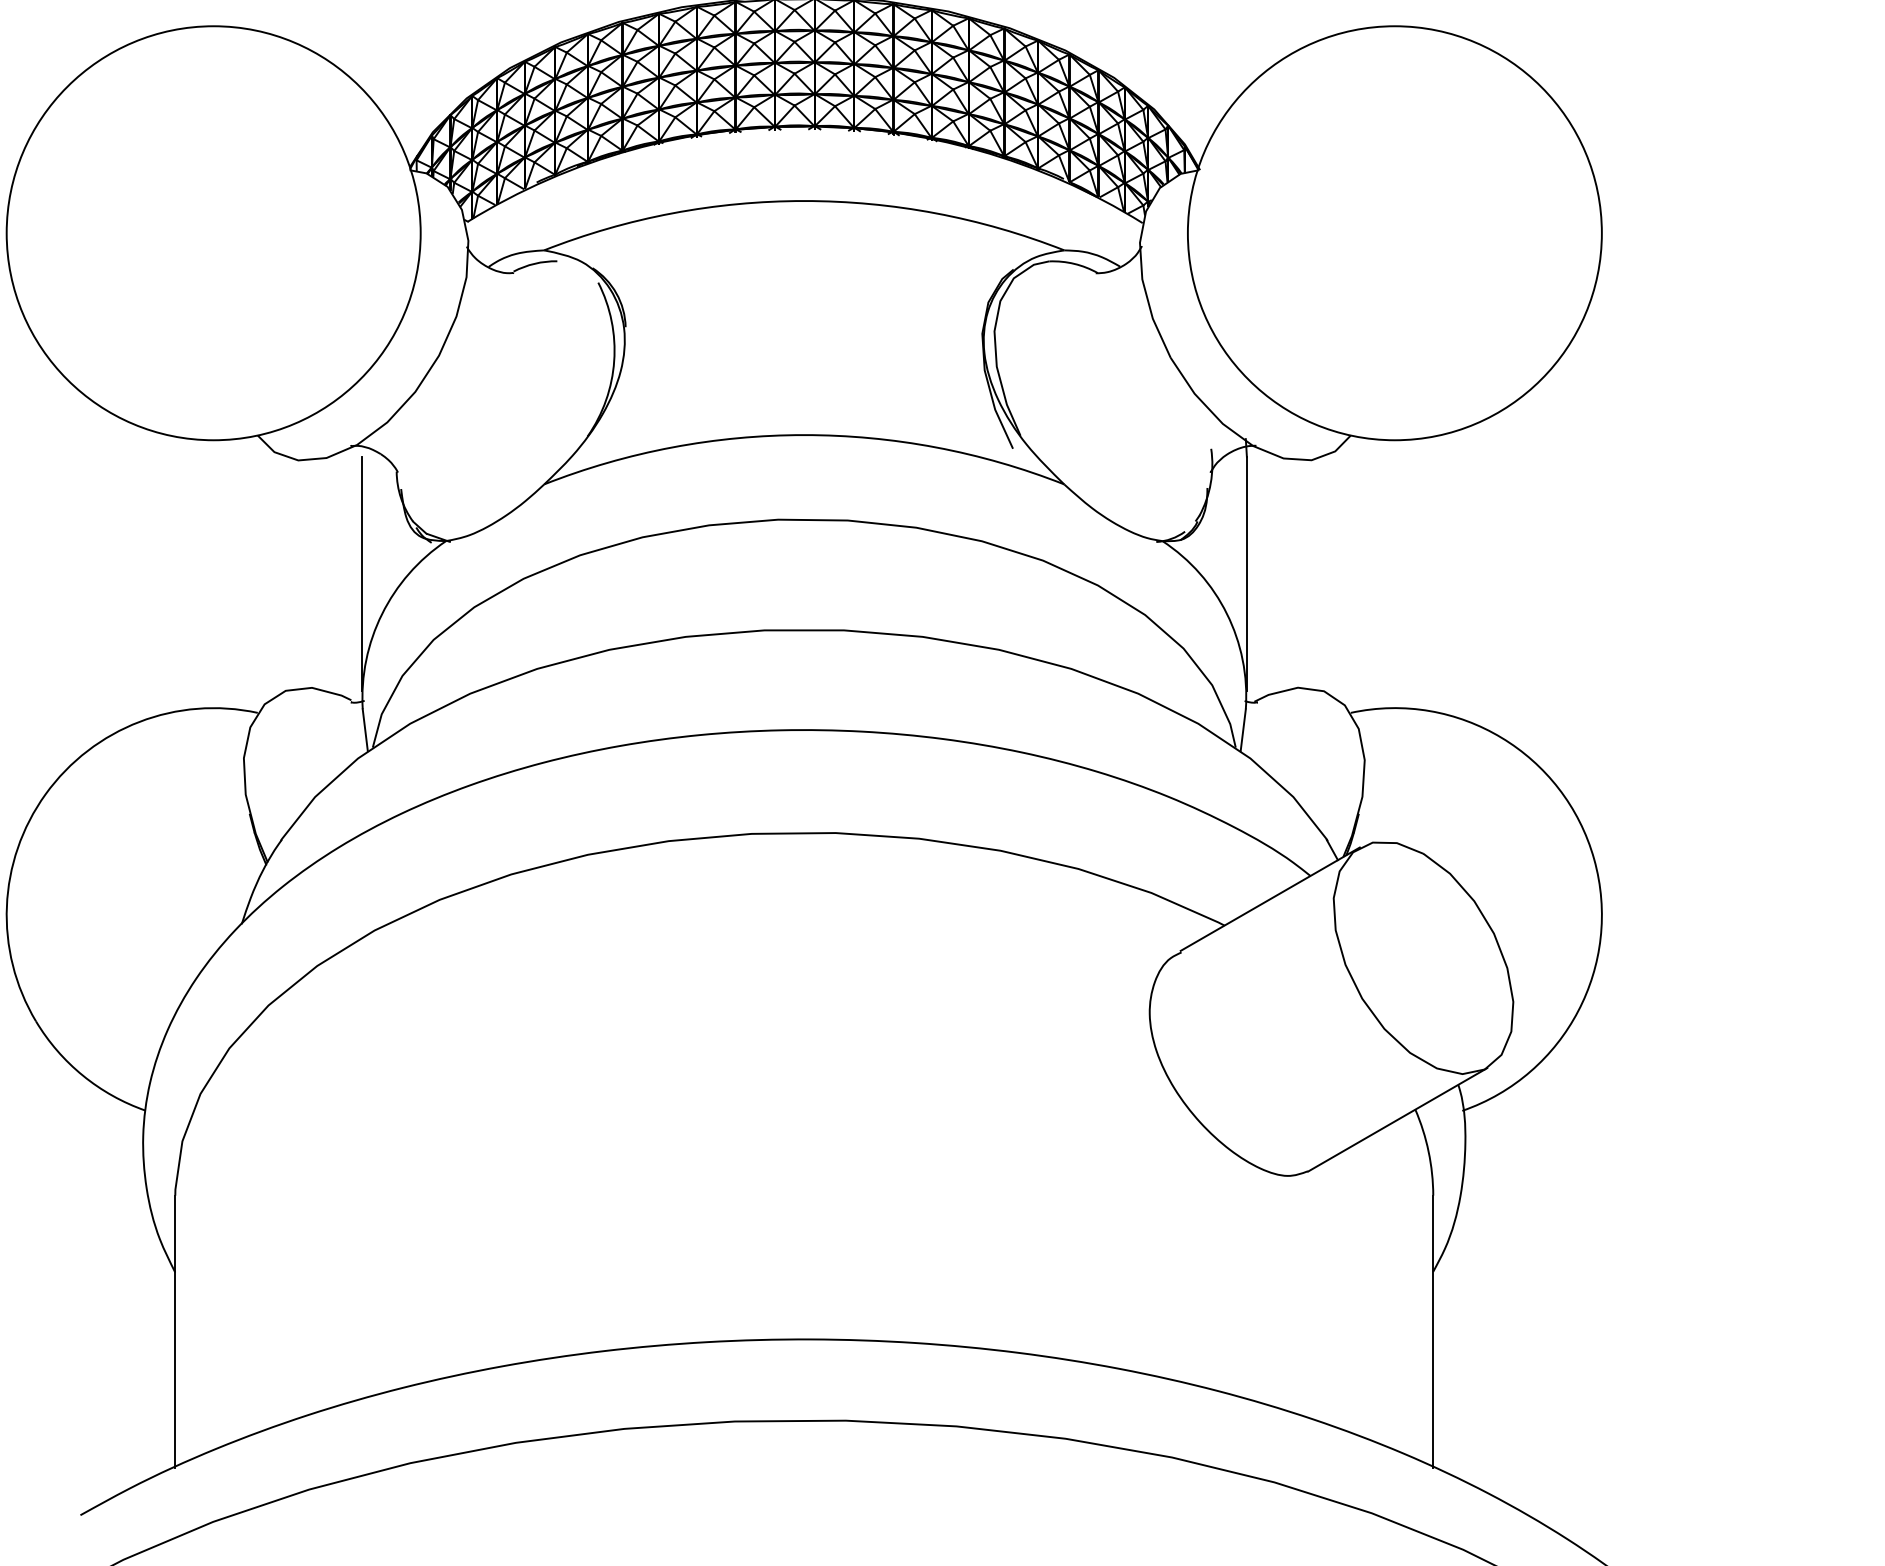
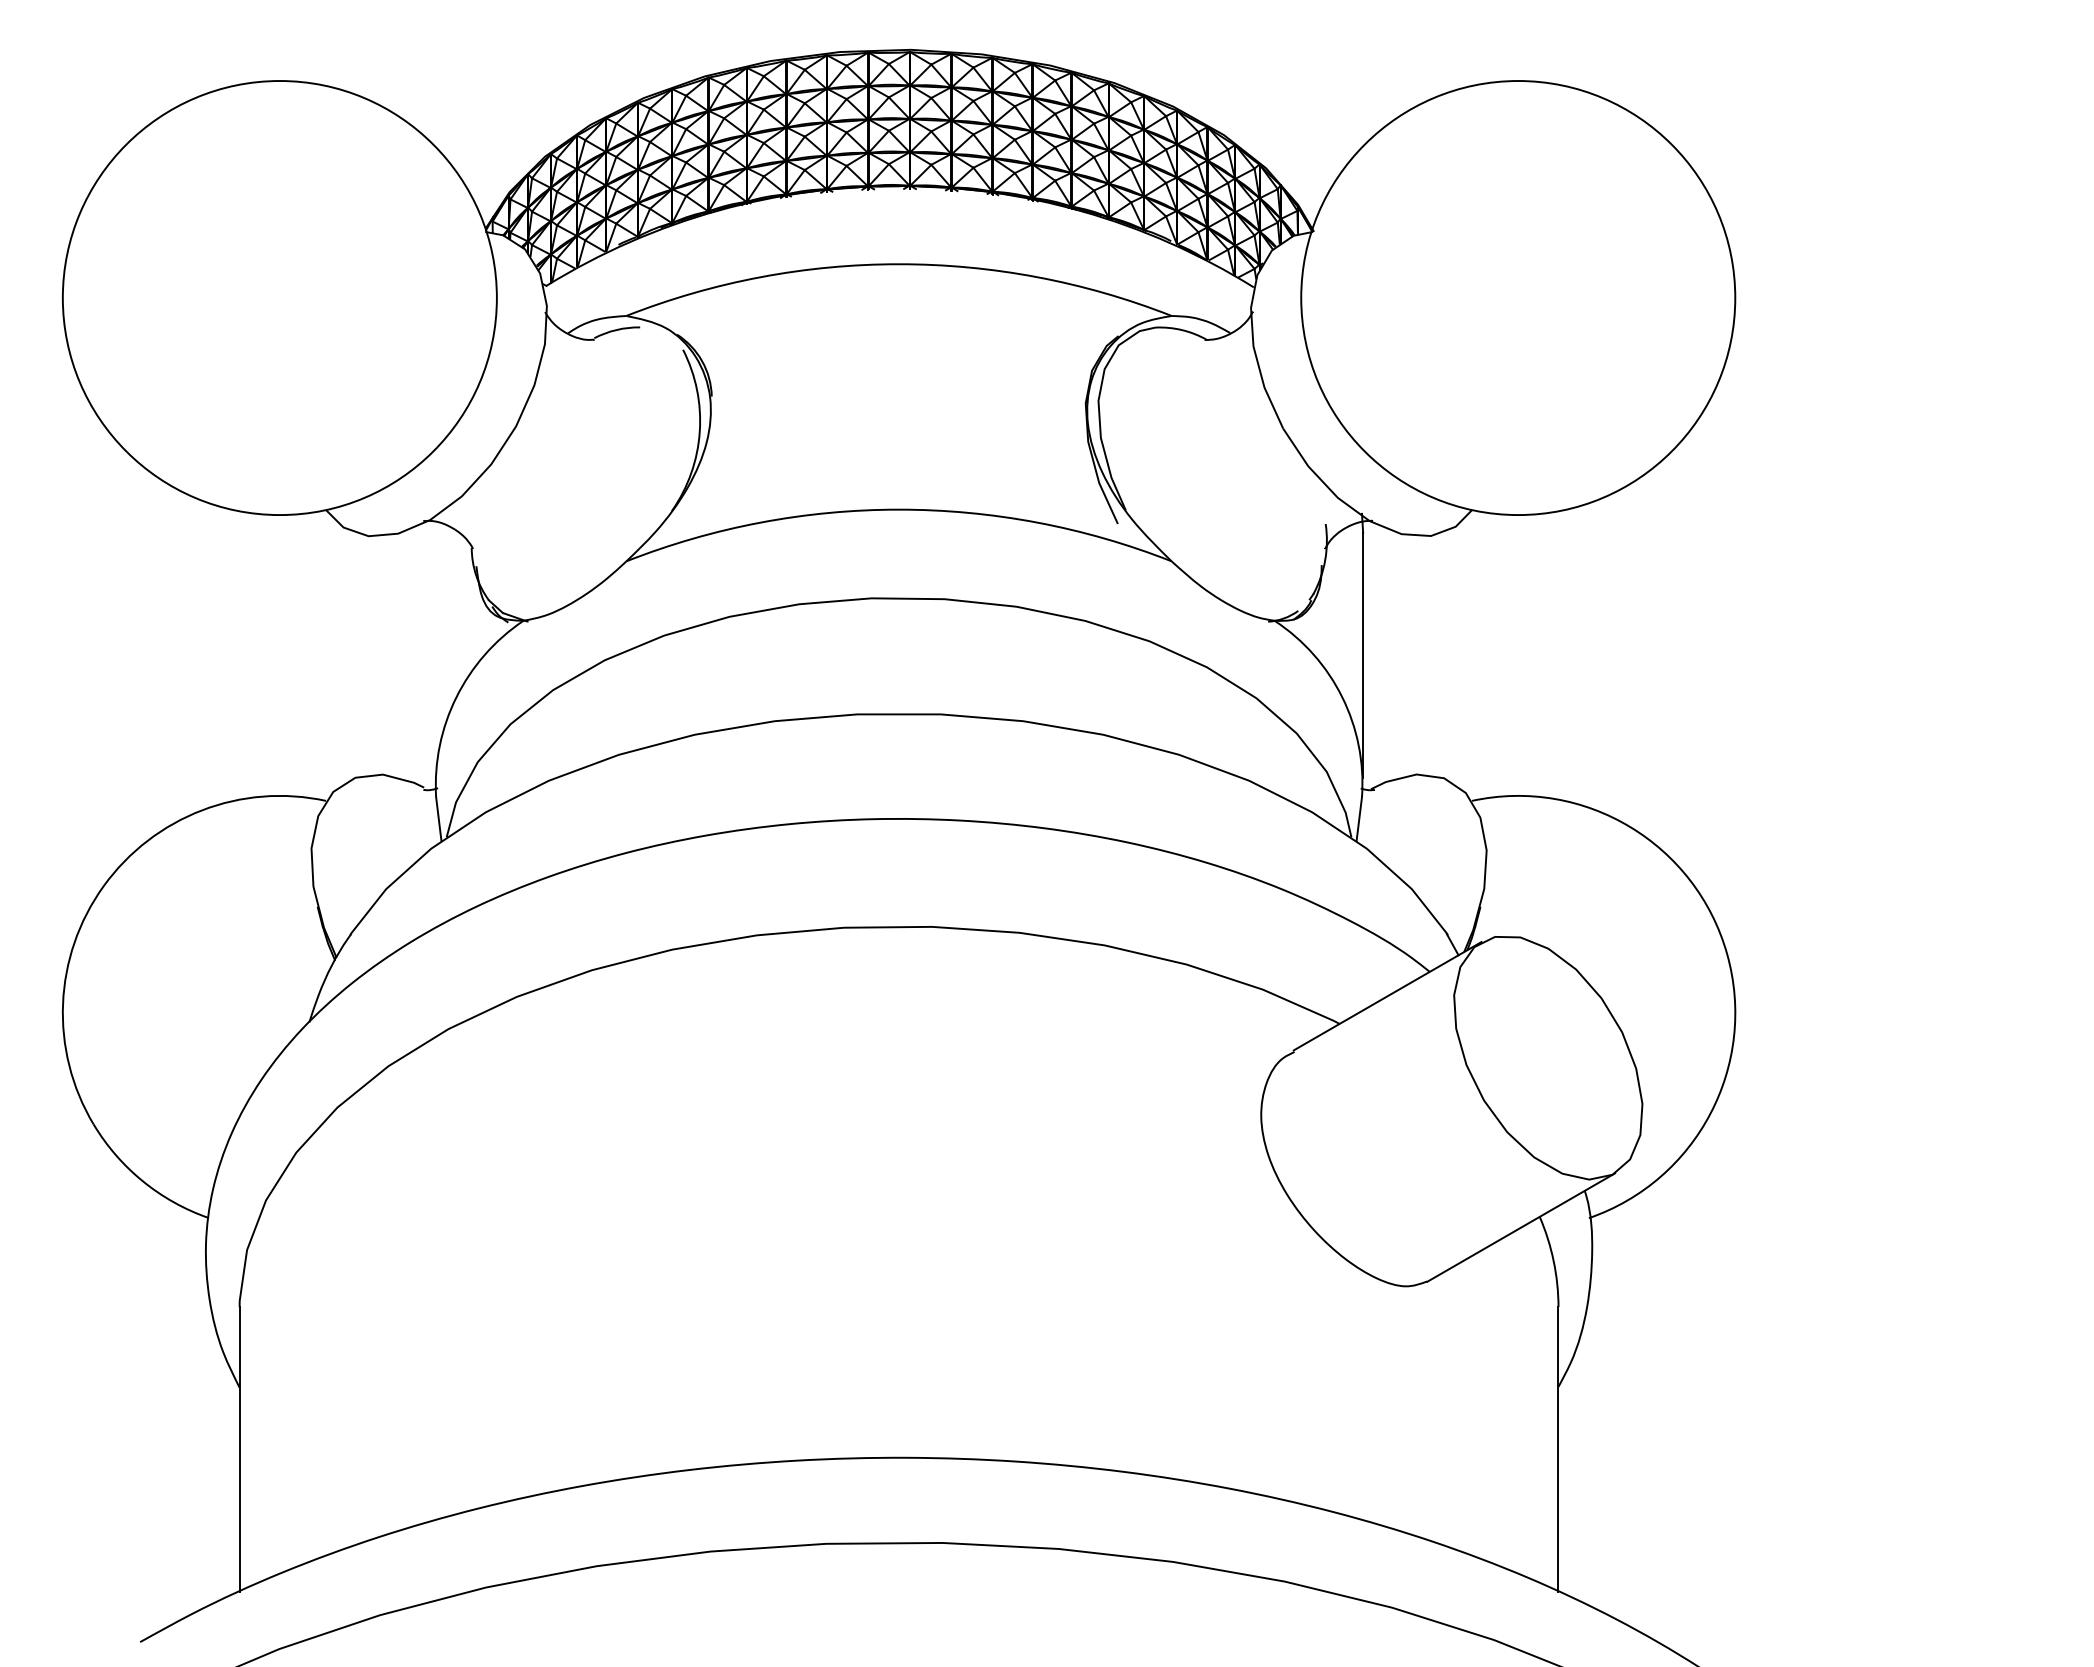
line: (361, 574) -> (434, 655), removed

